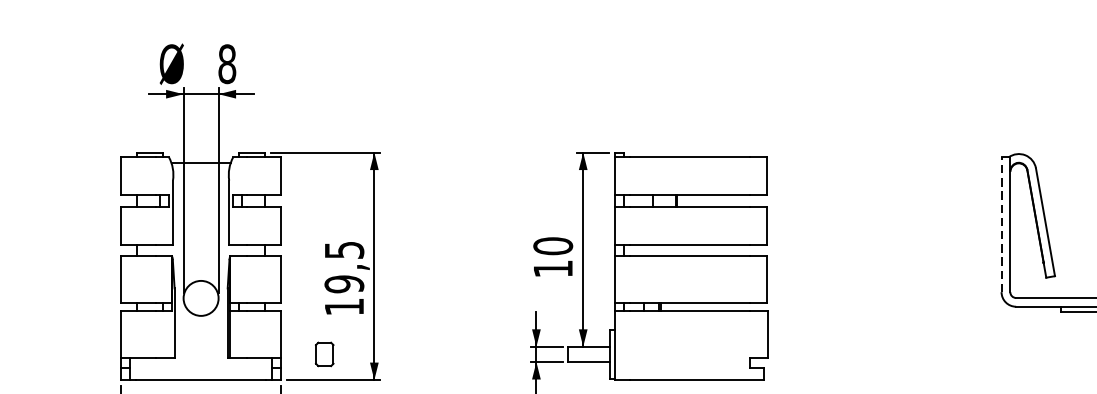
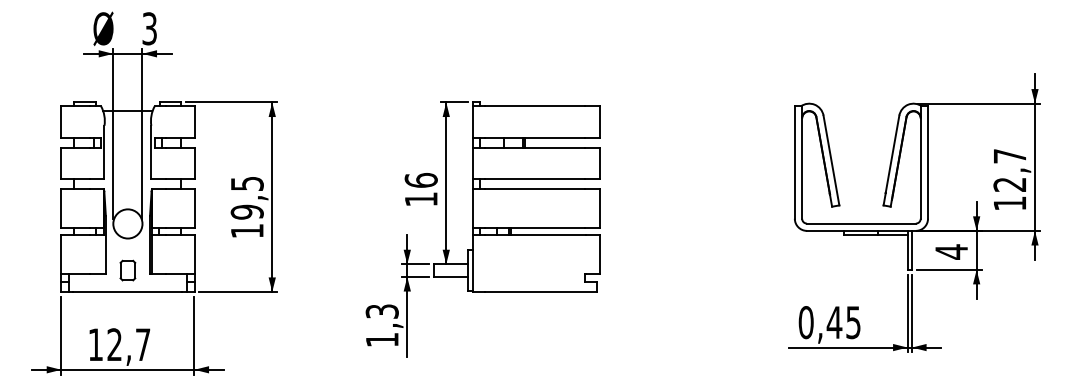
text: (227, 63) -> (149, 28), 8 -> 3
line: (1001, 224) -> (794, 162), dashed -> solid
text: (552, 246) -> (420, 180), 10 -> 16
part: (324, 354) -> (127, 270), moved

